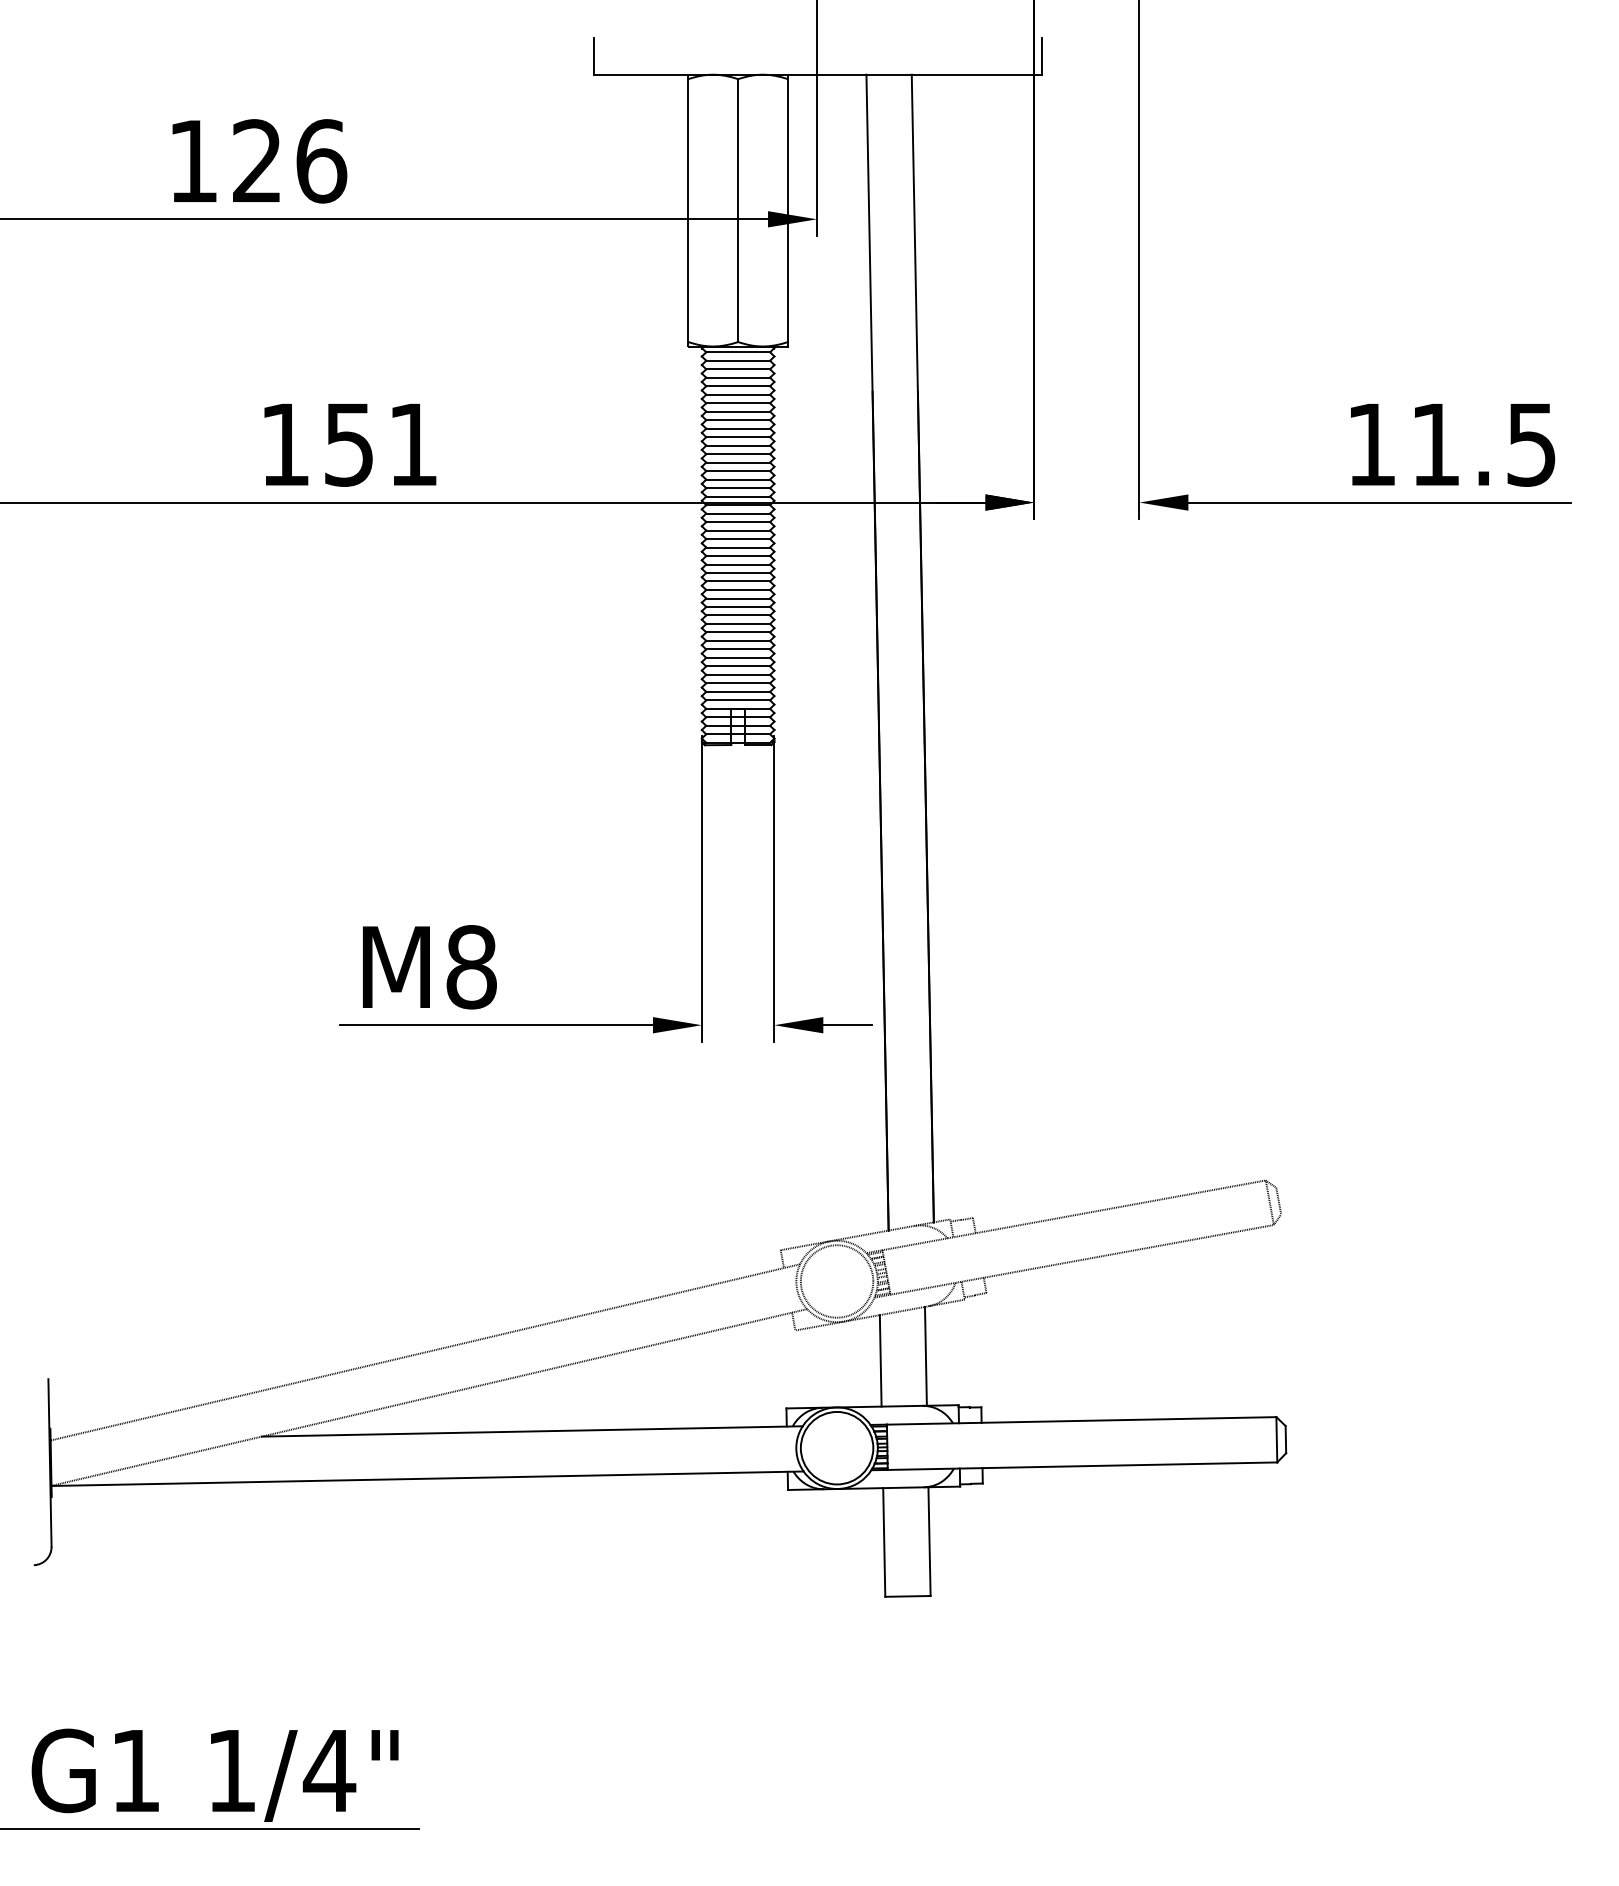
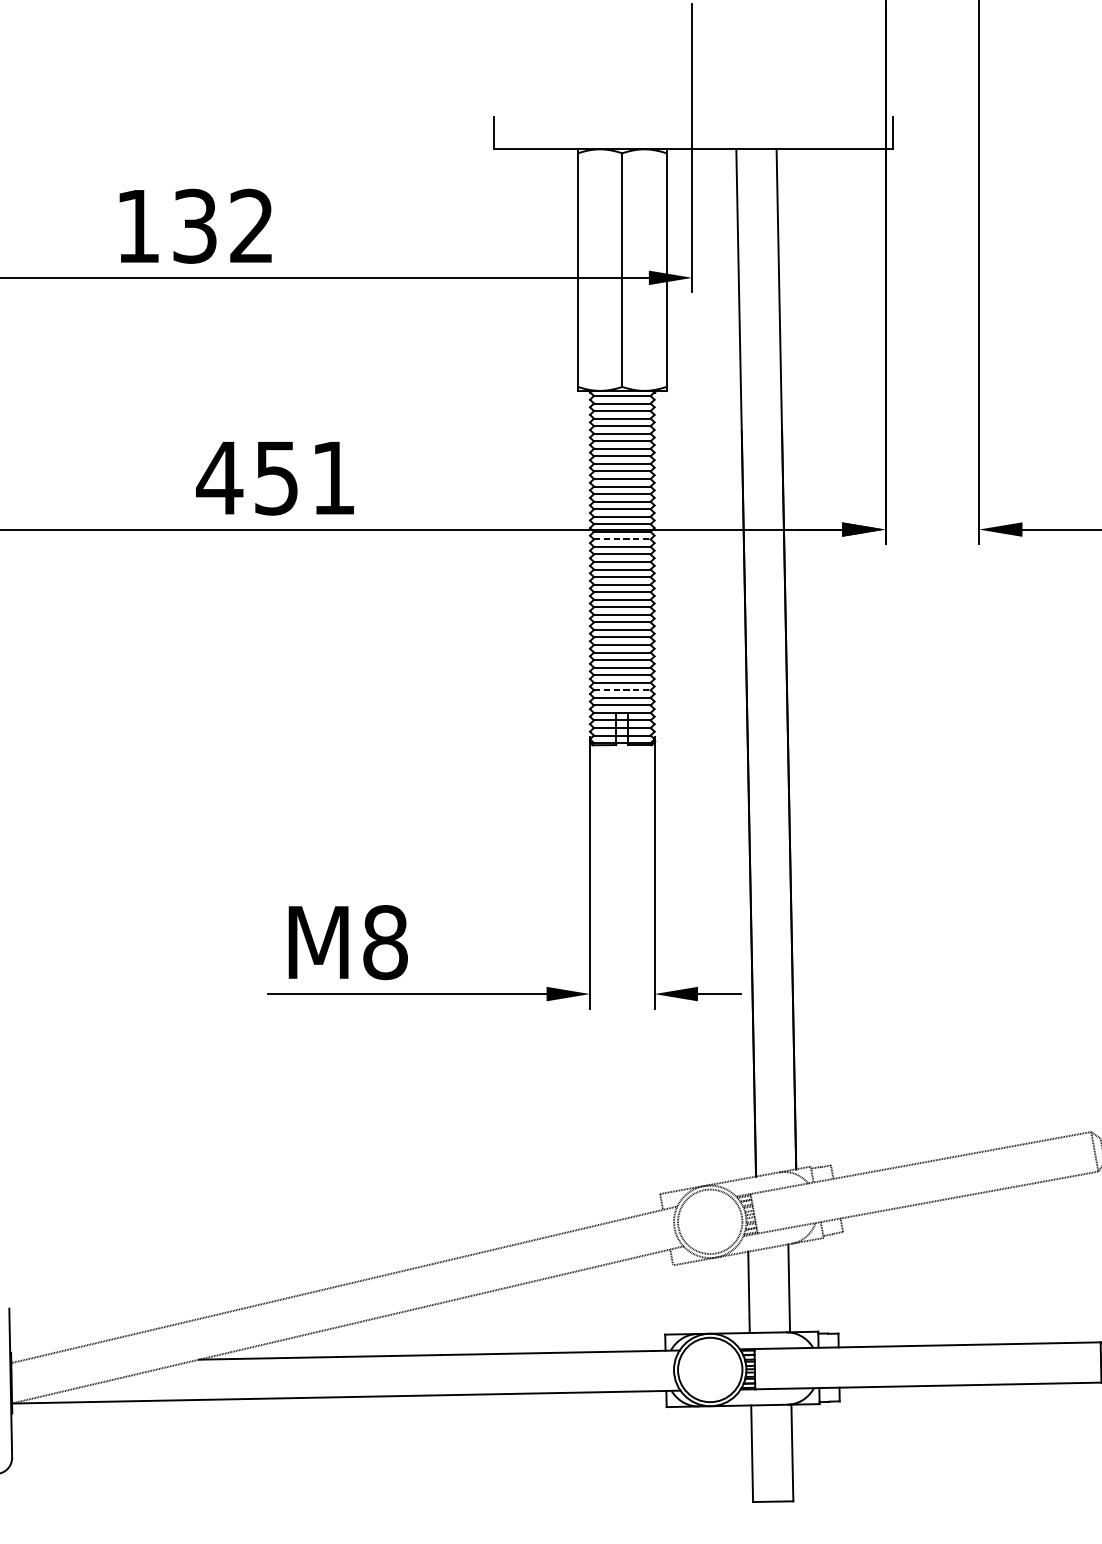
text: (290, 161) -> (224, 226), 126 -> 132
text: (284, 444) -> (219, 477), 151 -> 451
line: (738, 513) -> (622, 539), solid -> dashed
line: (738, 683) -> (622, 690), solid -> dashed

